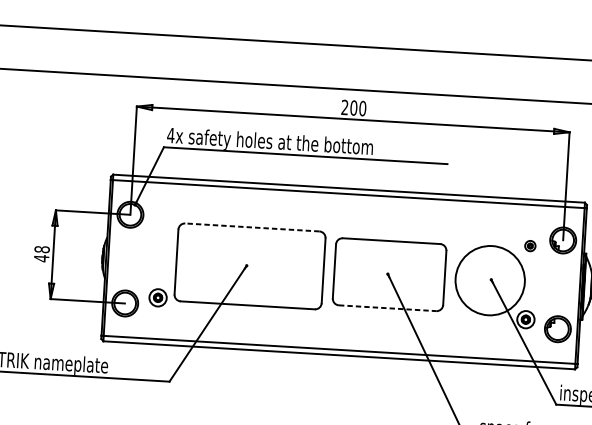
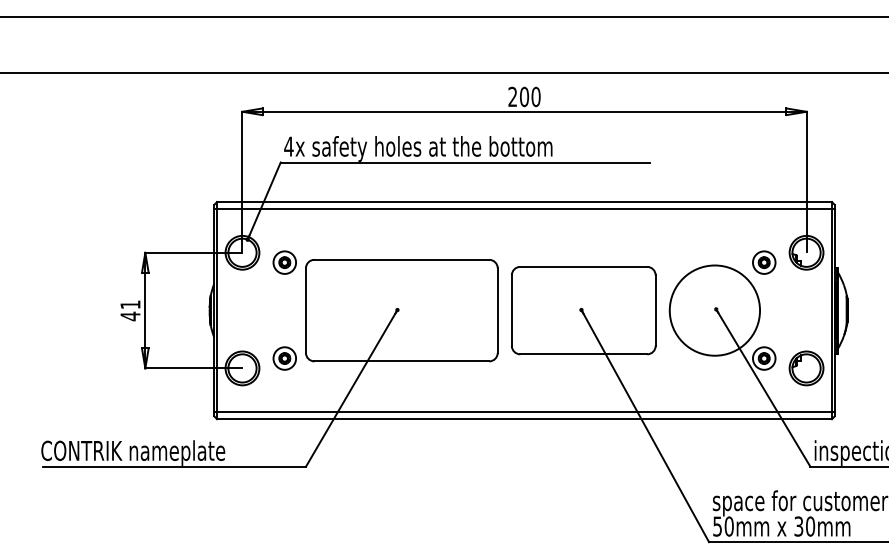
part: (162, 224) -> (284, 262), added
line: (252, 227) -> (401, 259), dashed -> solid
part: (530, 246) -> (764, 262), size x1.67
text: (42, 249) -> (130, 304), 48 -> 41
line: (388, 308) -> (584, 354), dashed -> solid

